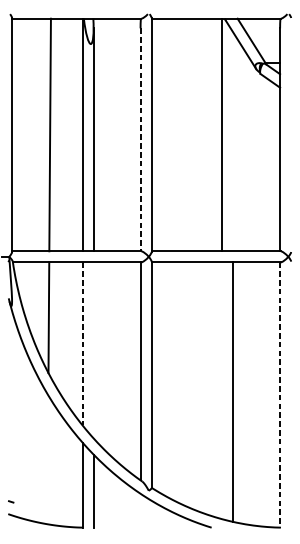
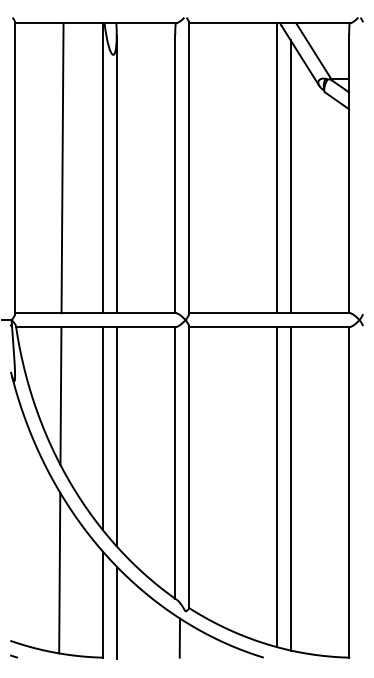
line: (140, 140) -> (175, 174), dashed -> solid
line: (233, 141) -> (290, 176), added
line: (82, 343) -> (102, 428), dashed -> solid
line: (93, 350) -> (116, 436), added
line: (221, 390) -> (276, 486), added
line: (280, 395) -> (349, 492), dashed -> solid
line: (47, 459) -> (59, 572), added
curve: (10, 501) -> (13, 656), moved
line: (143, 511) -> (179, 637), added

